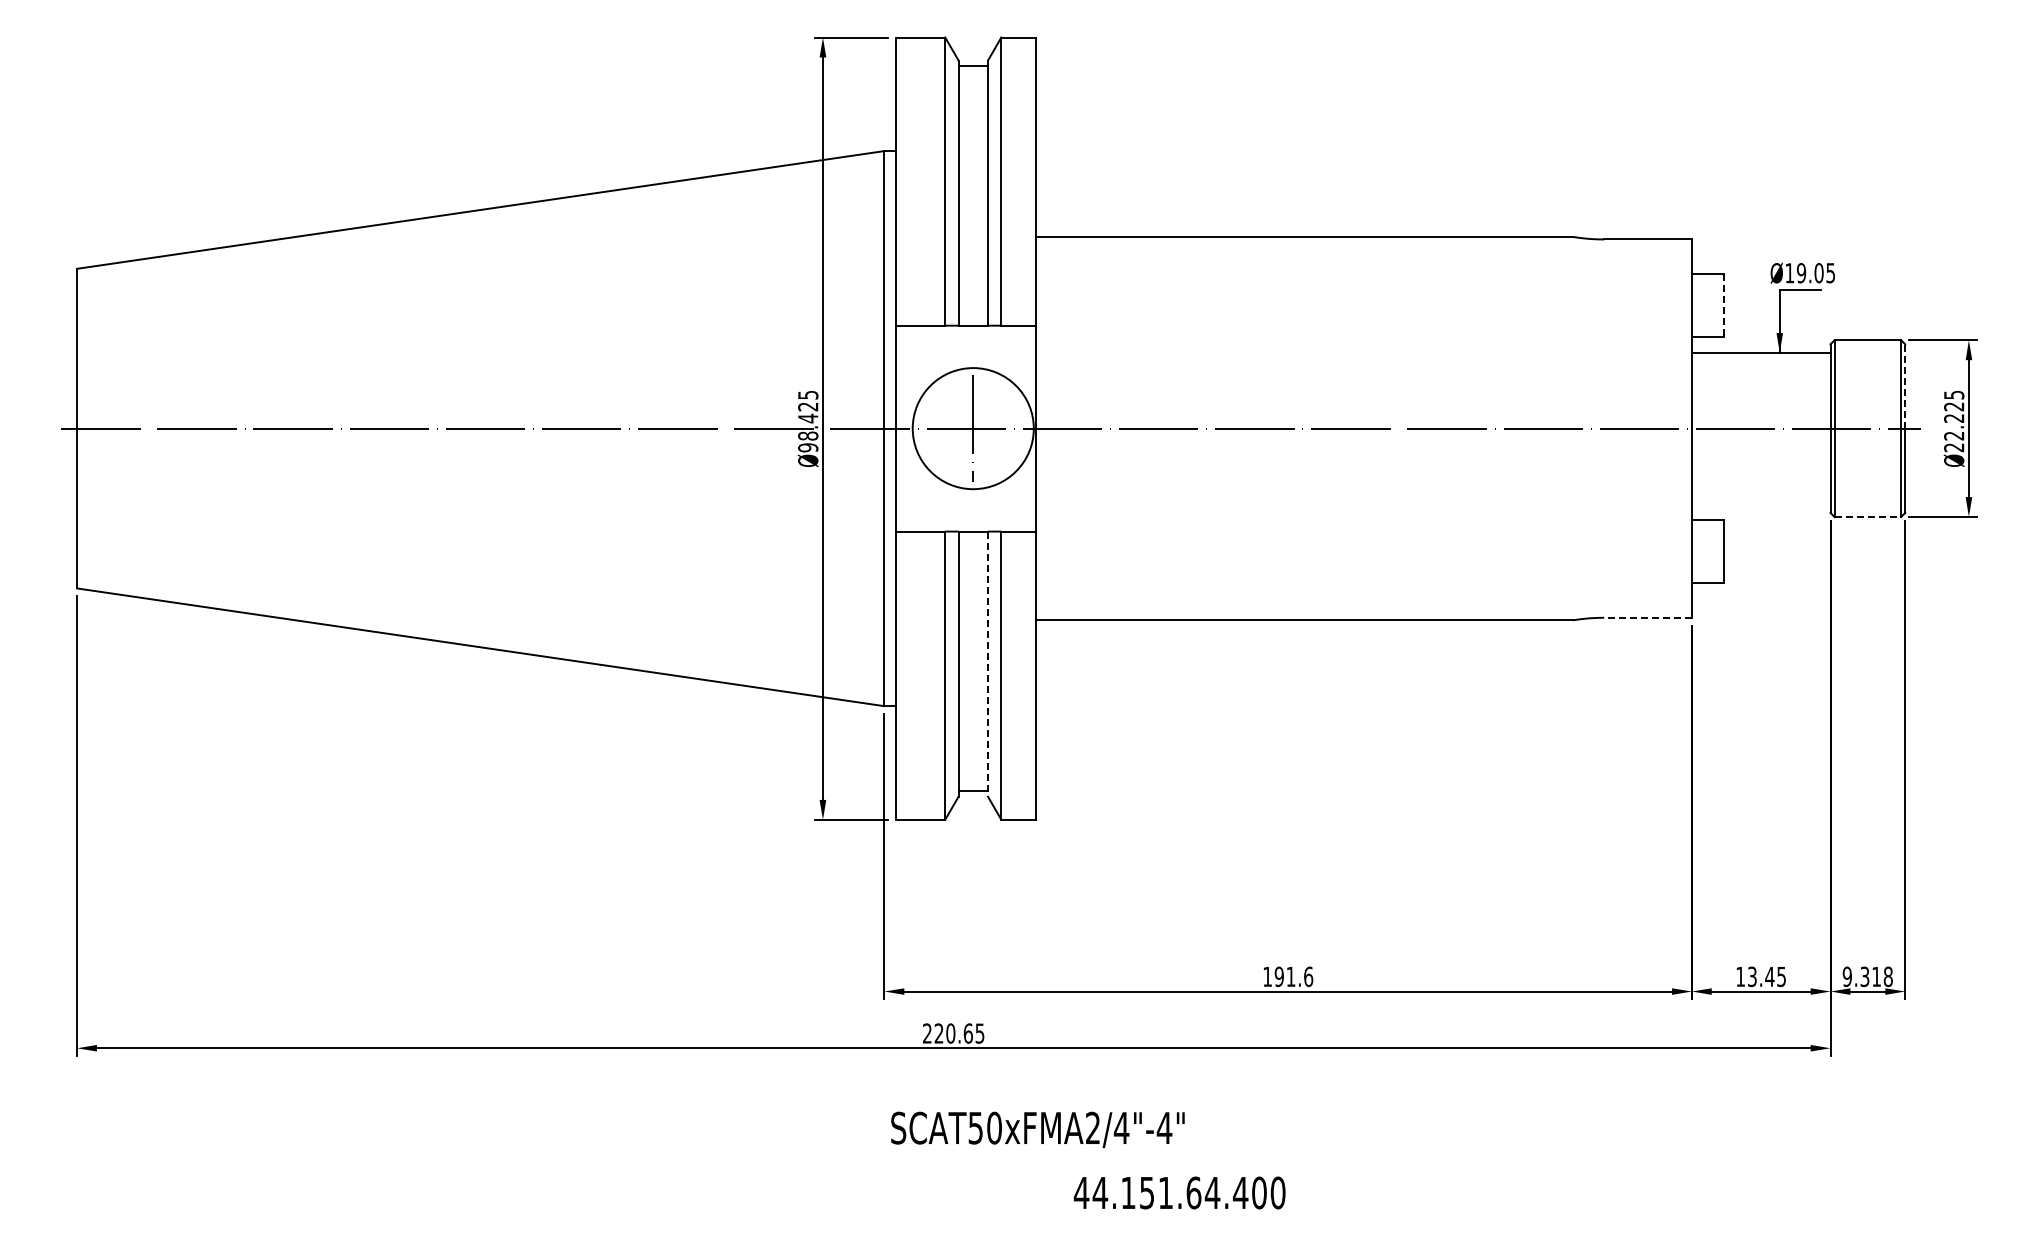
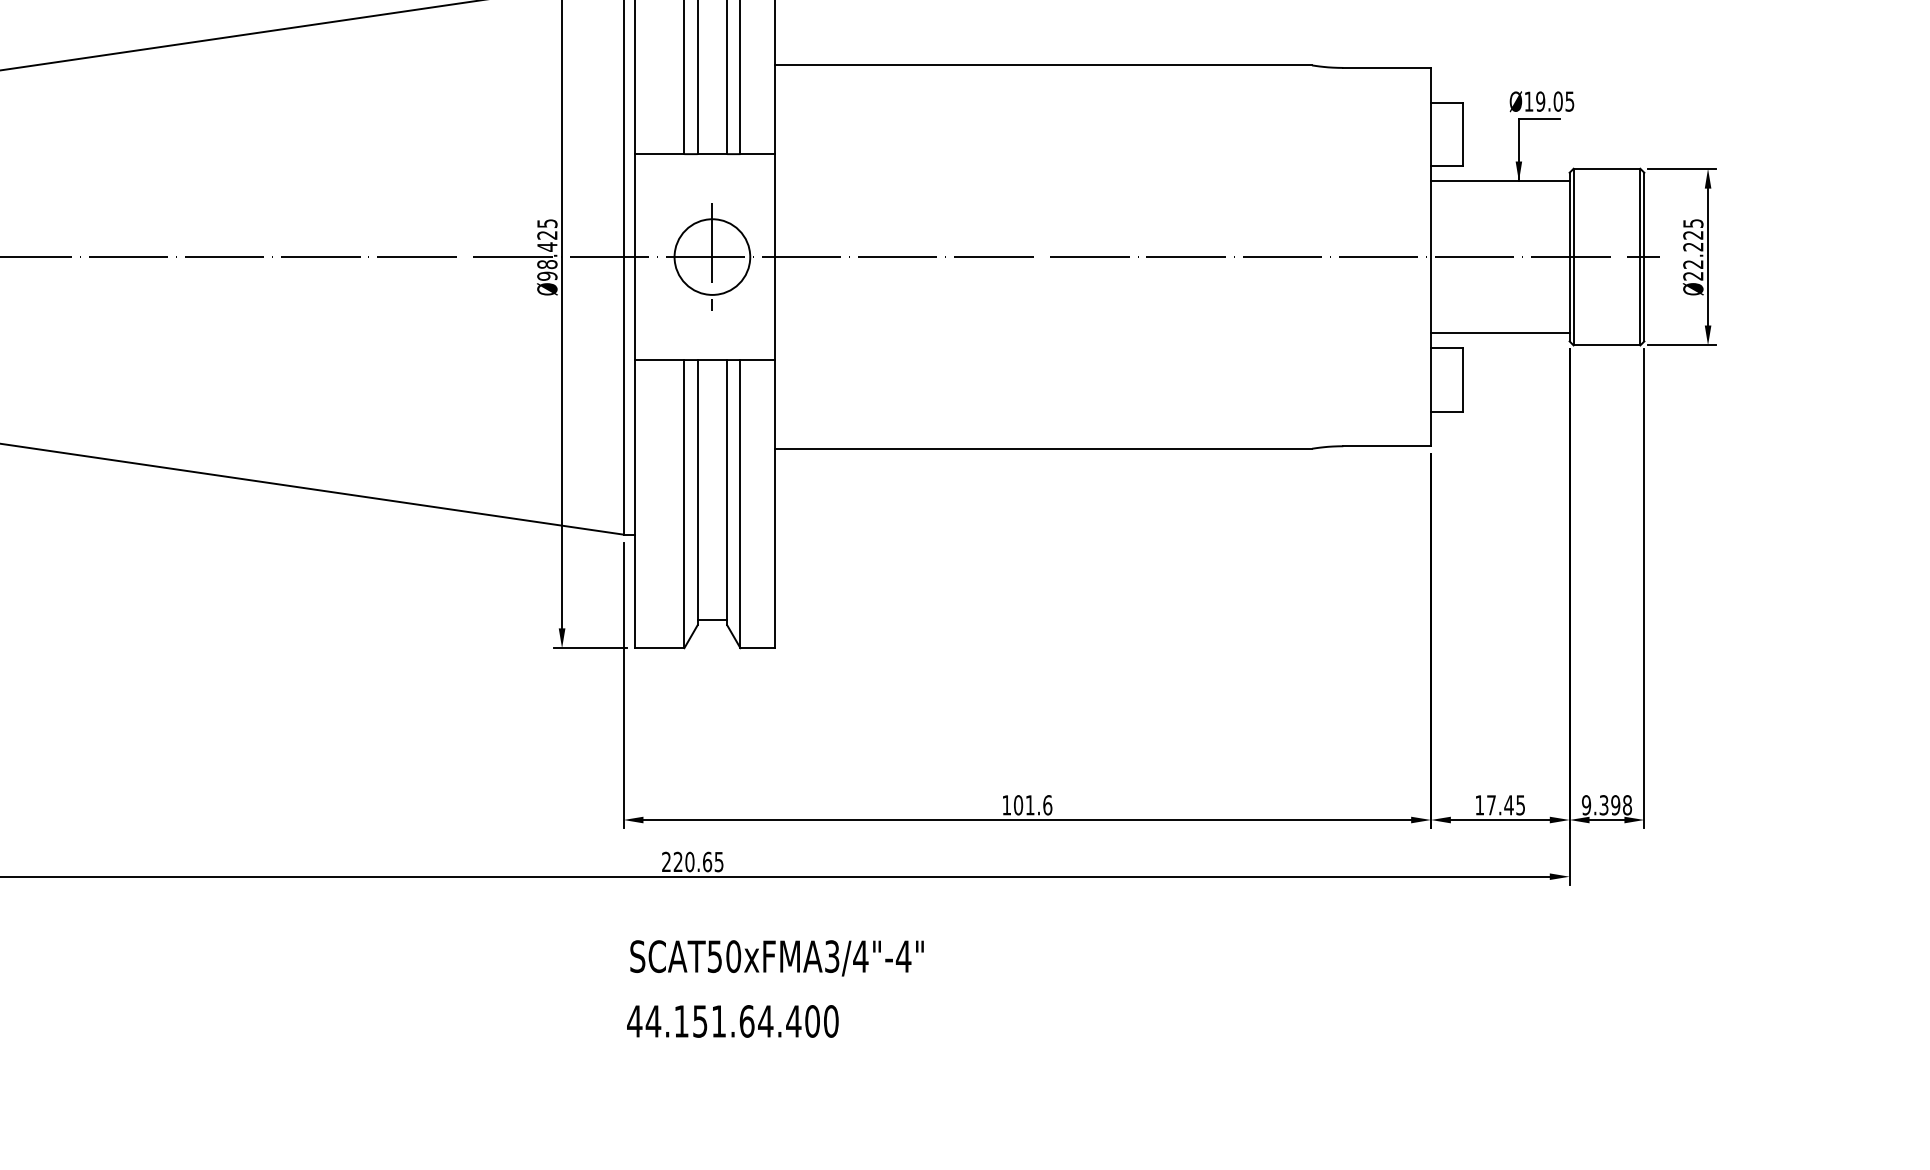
line: (1723, 305) -> (1462, 133), dashed -> solid
line: (1905, 385) -> (1644, 213), dashed -> solid
circle: (973, 428) -> (712, 256), size x0.62
line: (1760, 504) -> (1499, 332), added
line: (1868, 516) -> (1607, 344), dashed -> solid
line: (1648, 617) -> (1387, 445), dashed -> solid
line: (988, 664) -> (727, 492), dashed -> solid
text: (1752, 976) -> (1491, 804), 13.45 -> 17.45
text: (1876, 976) -> (1615, 804), 9.318 -> 9.398
text: (1278, 977) -> (1017, 805), 191.6 -> 101.6
text: (1093, 1128) -> (832, 956), SCAT50xFMA2/4"-4" -> SCAT50xFMA3/4"-4"
text: (1179, 1192) -> (732, 1020), moved

